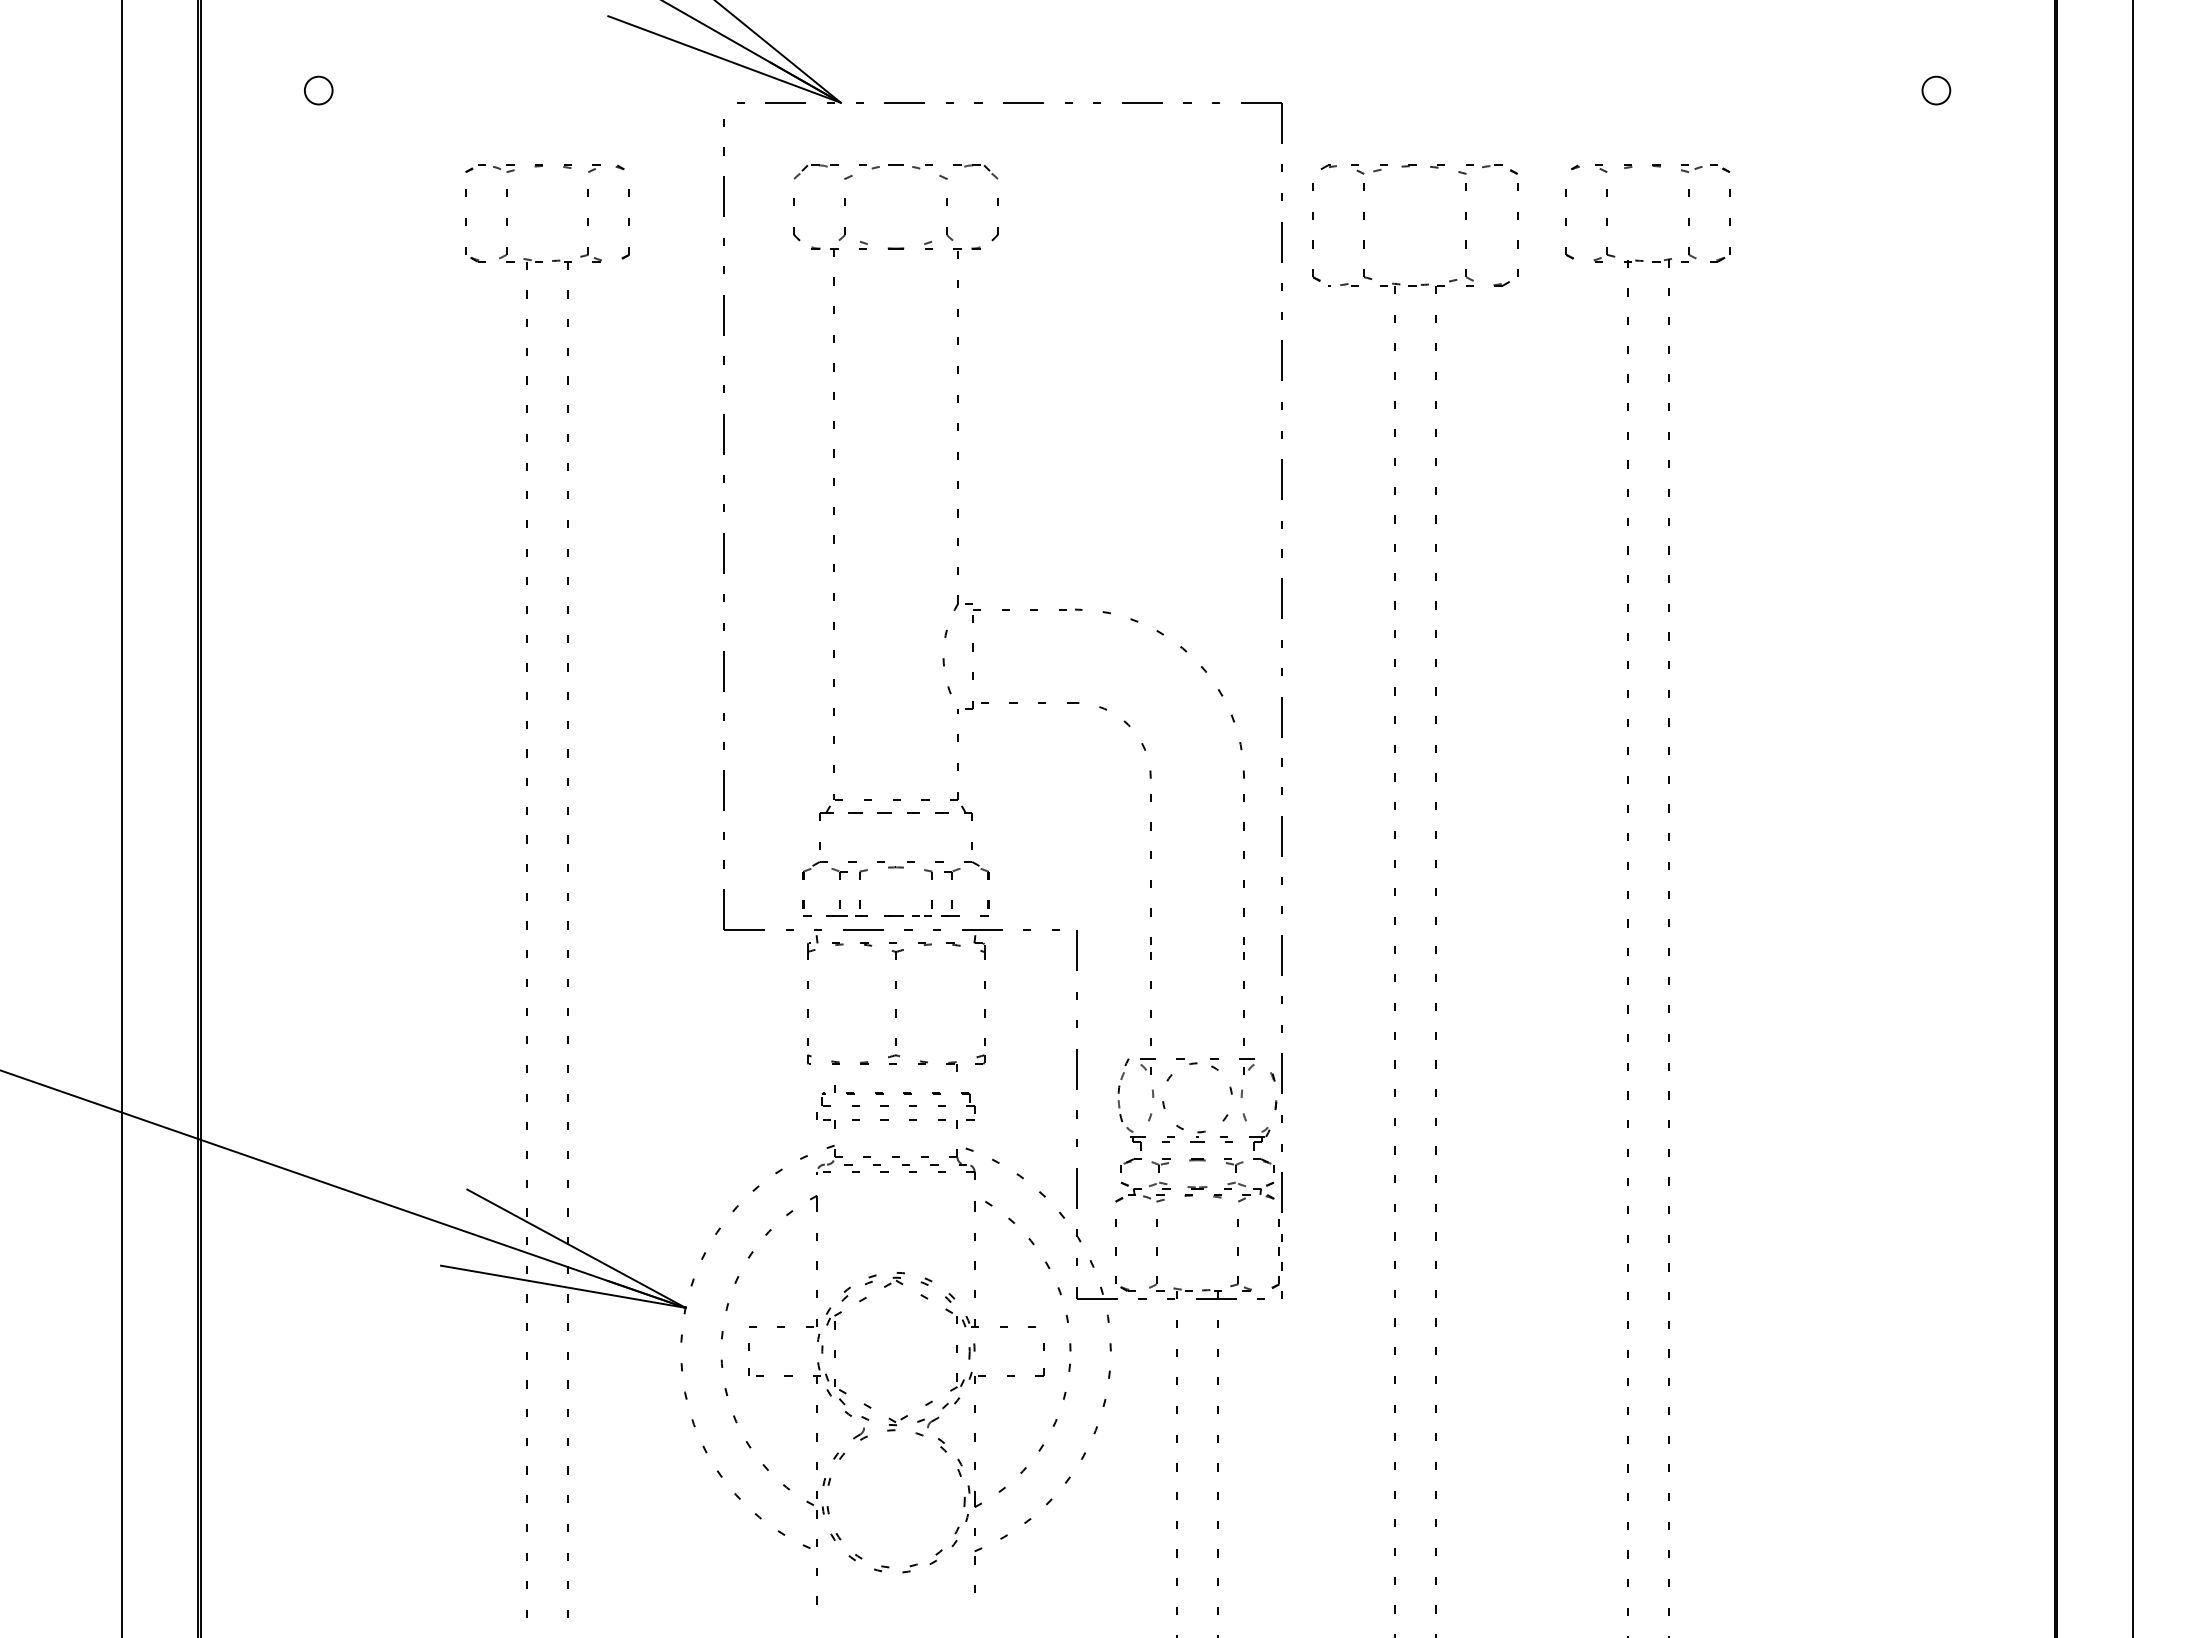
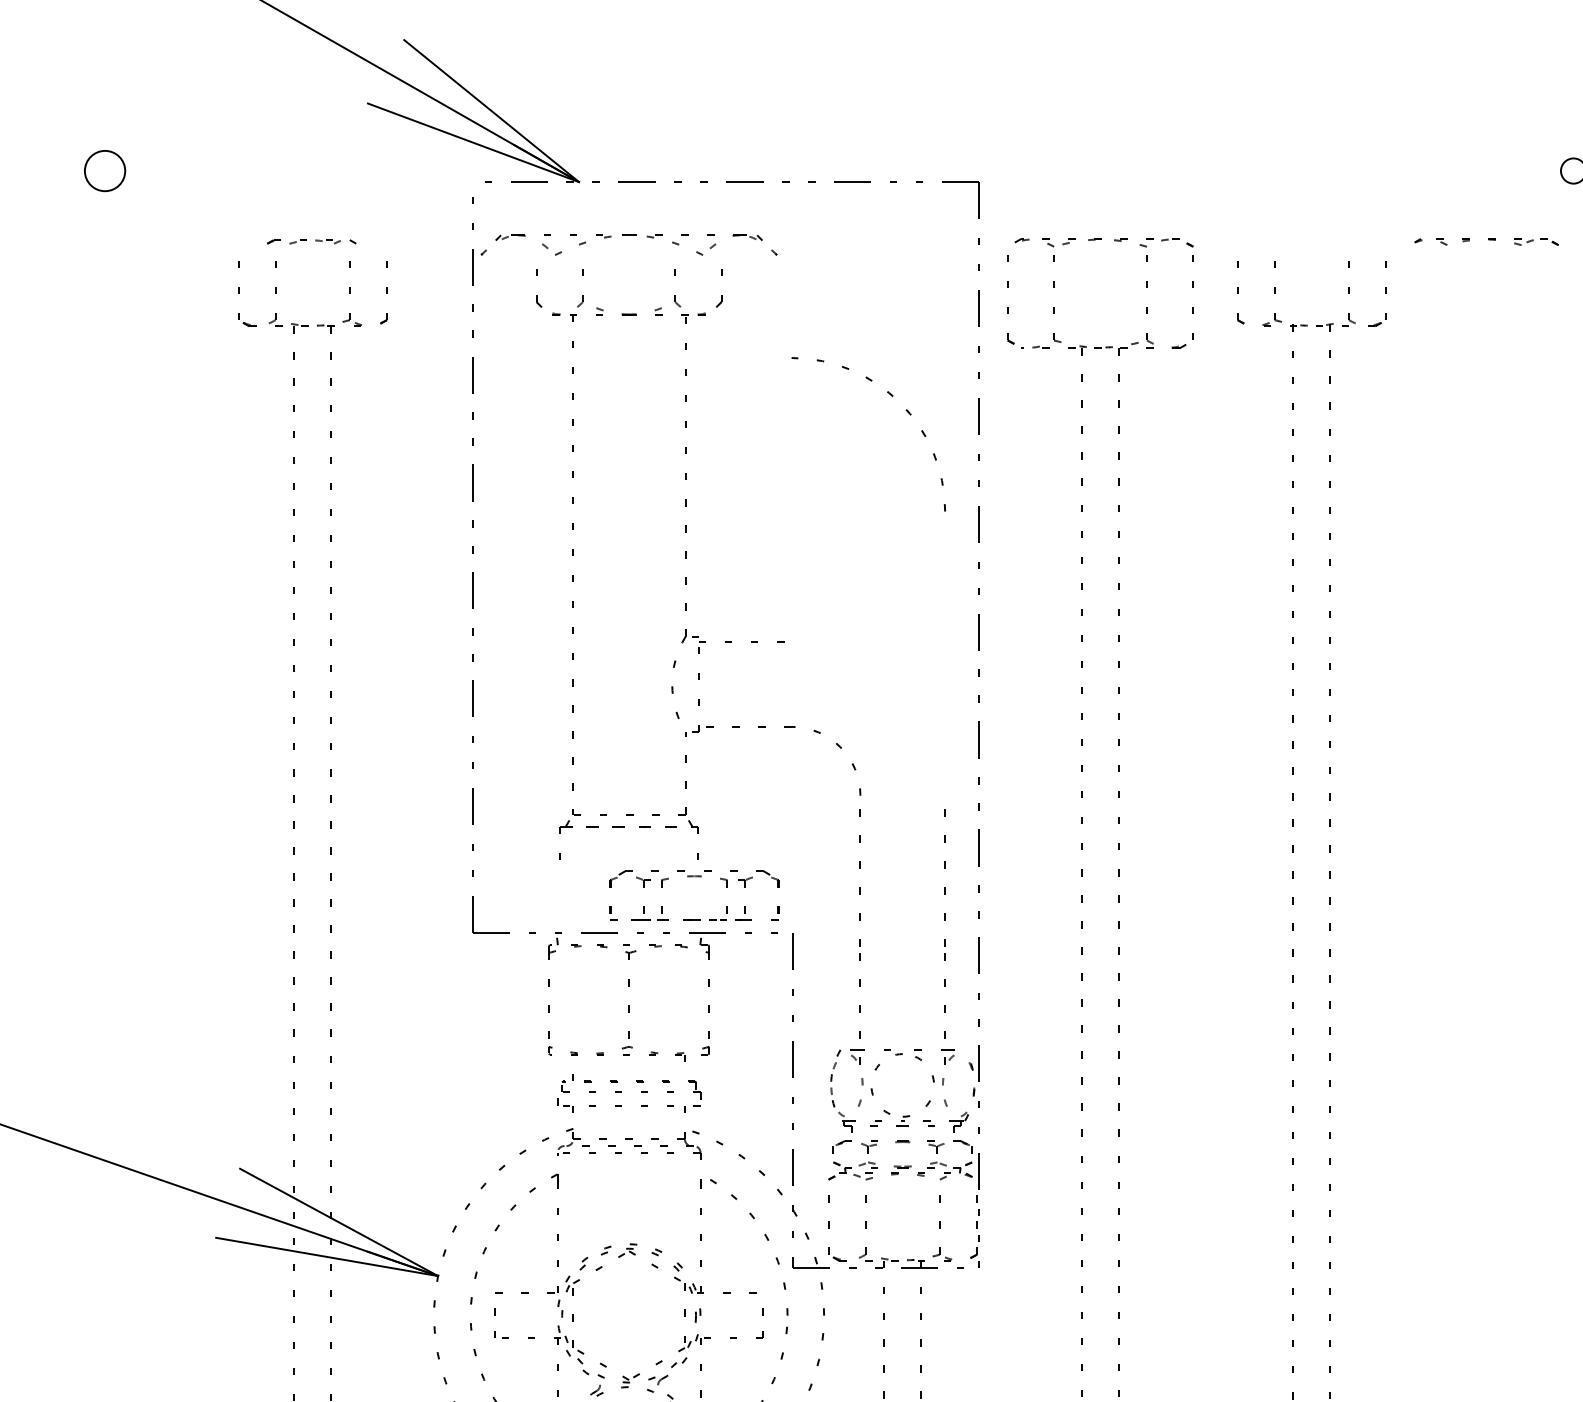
circle: (318, 90) -> (104, 170), size x1.6
part: (544, 168) -> (310, 241), size x0.6
part: (1650, 168) -> (1486, 241), moved
part: (895, 171) -> (628, 244), size x1.6
arc: (1185, 652) -> (891, 396), moved
part: (895, 868) -> (694, 877), moved

